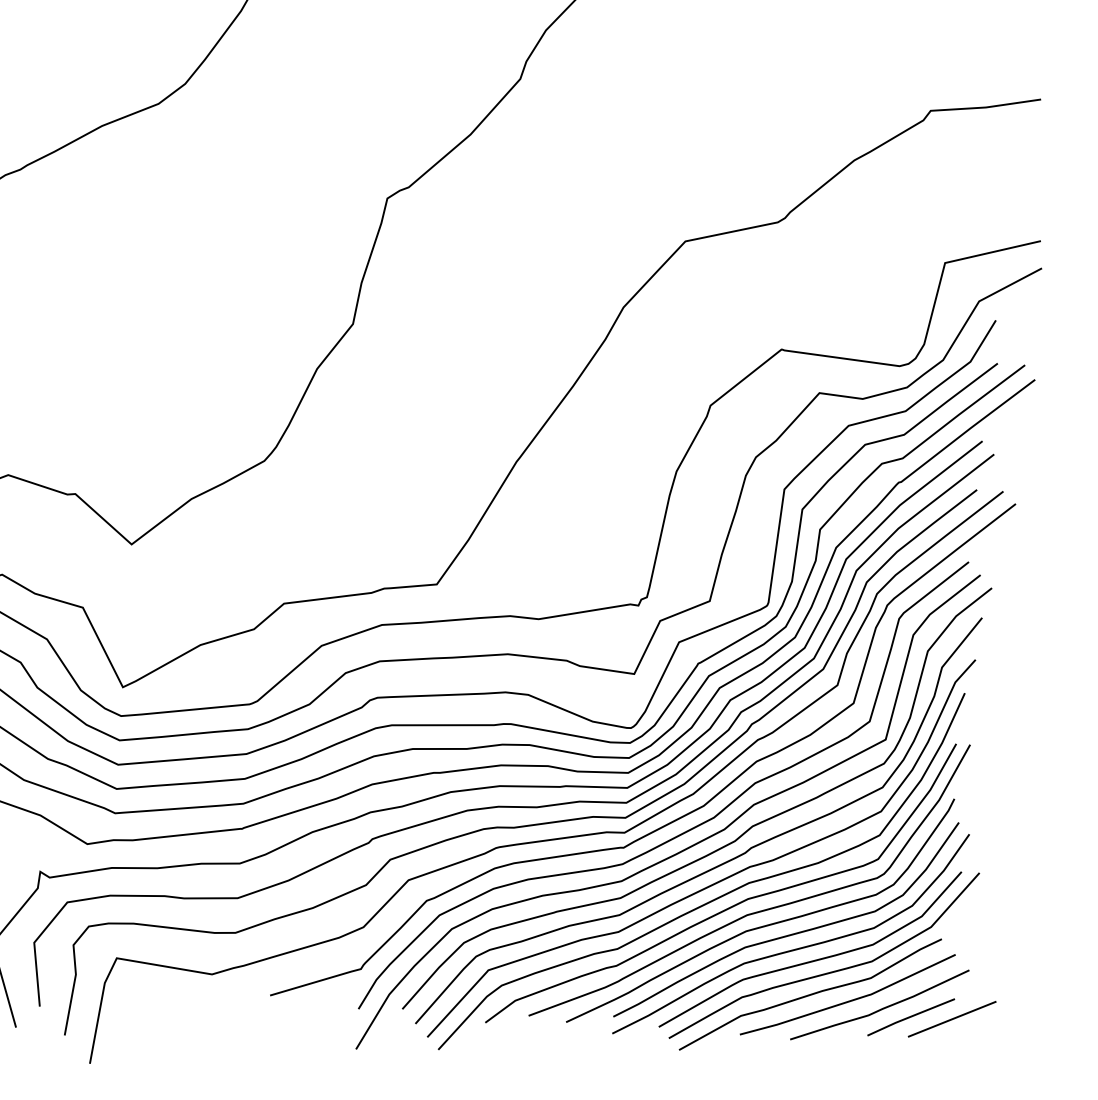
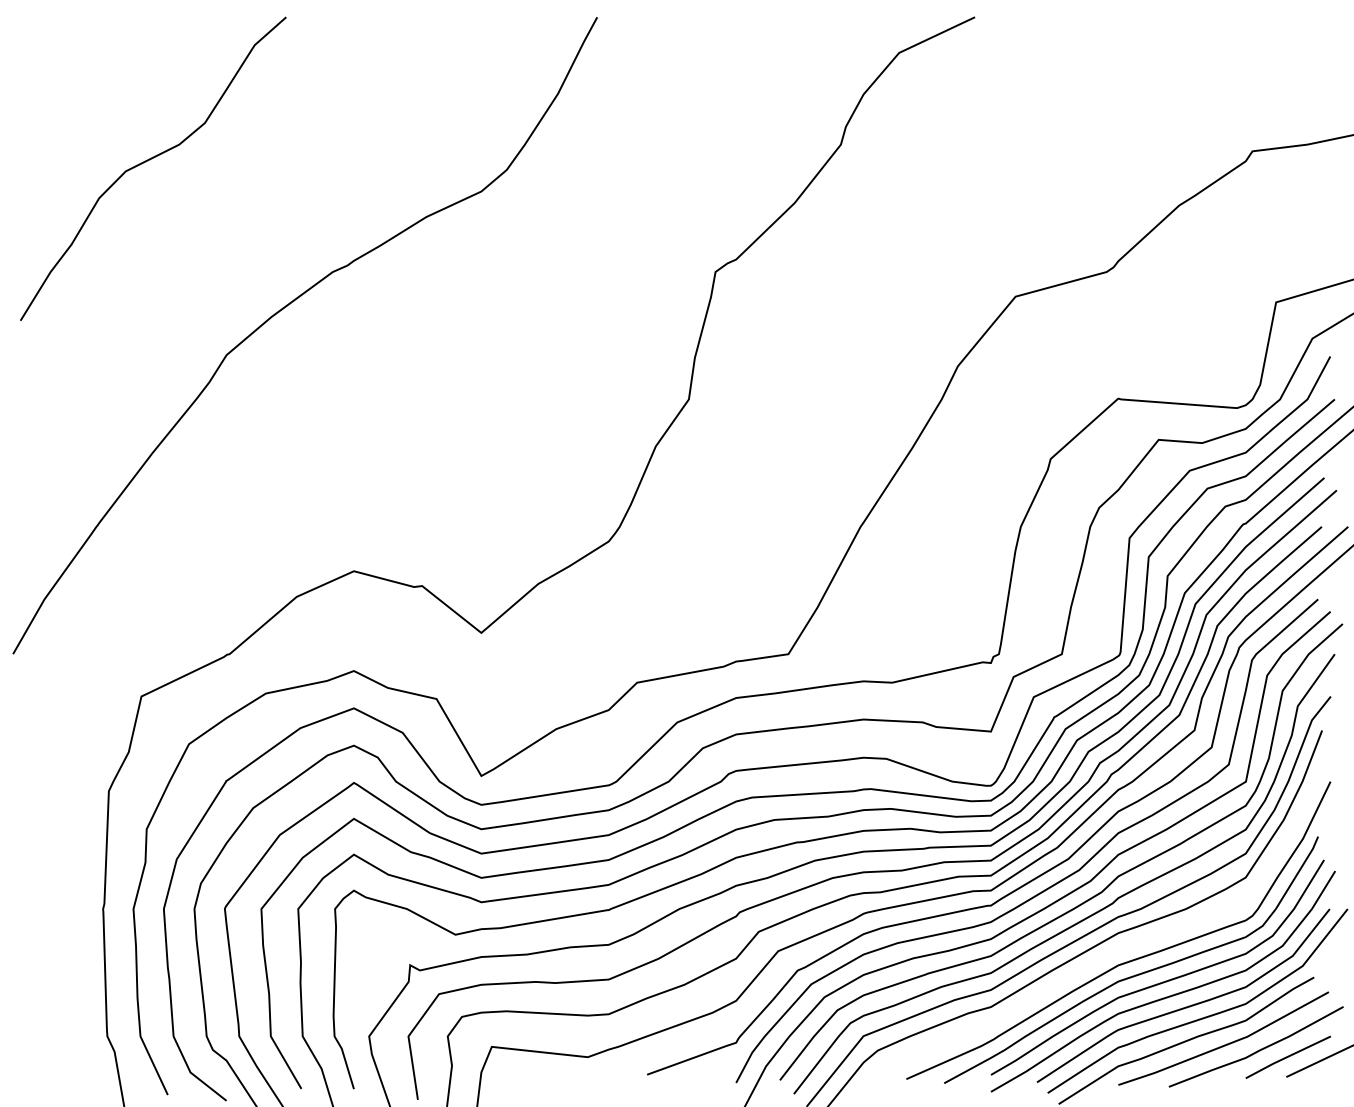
curve: (730, 906) -> (1101, 957), removed

